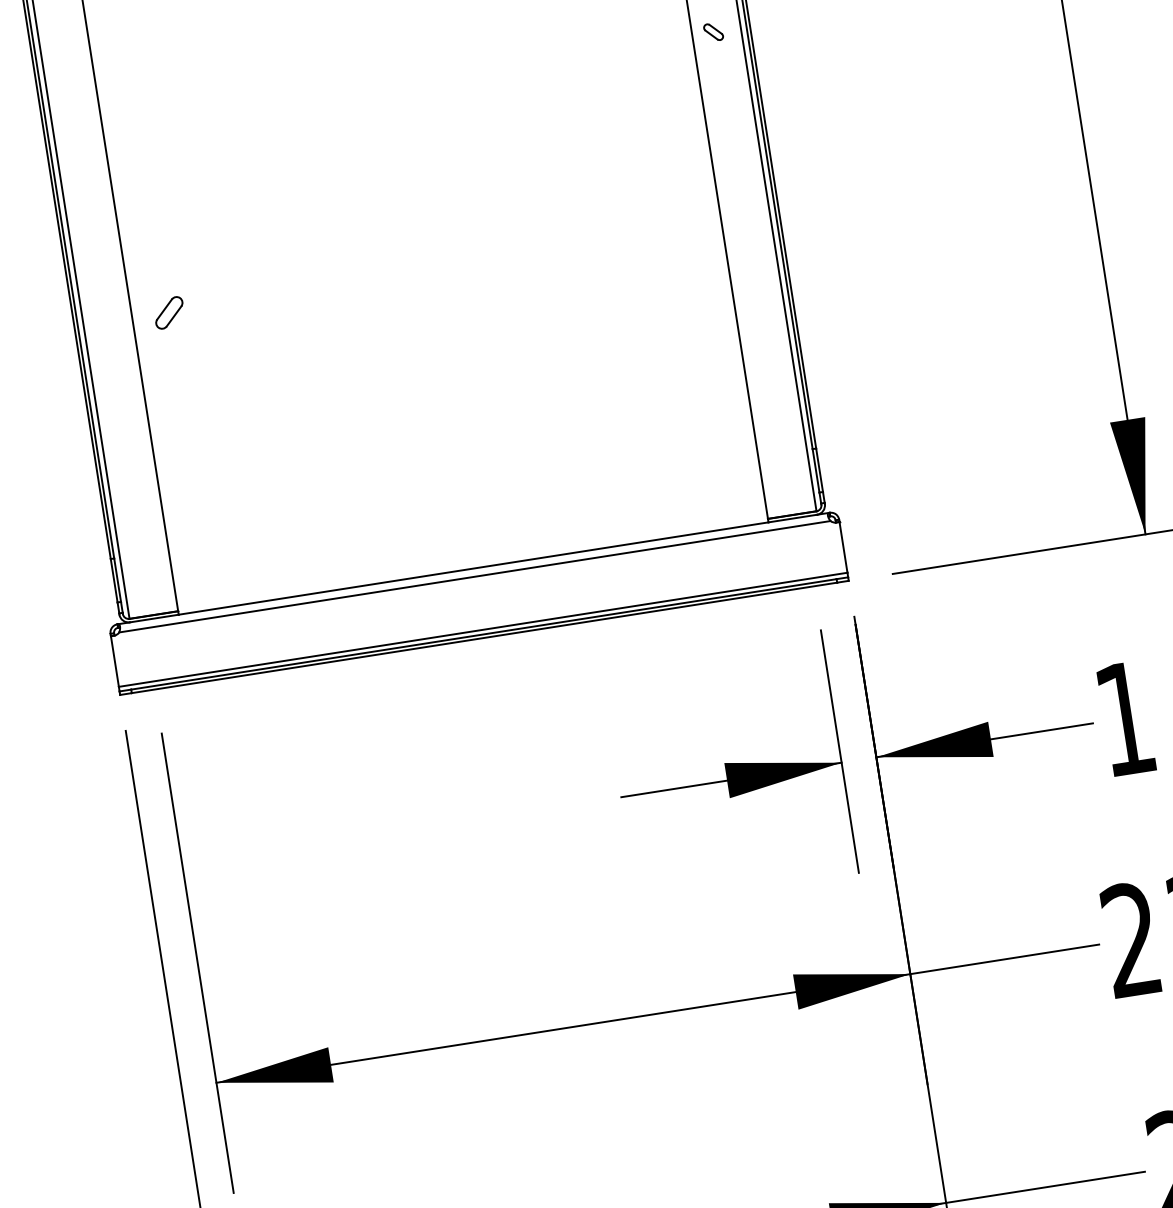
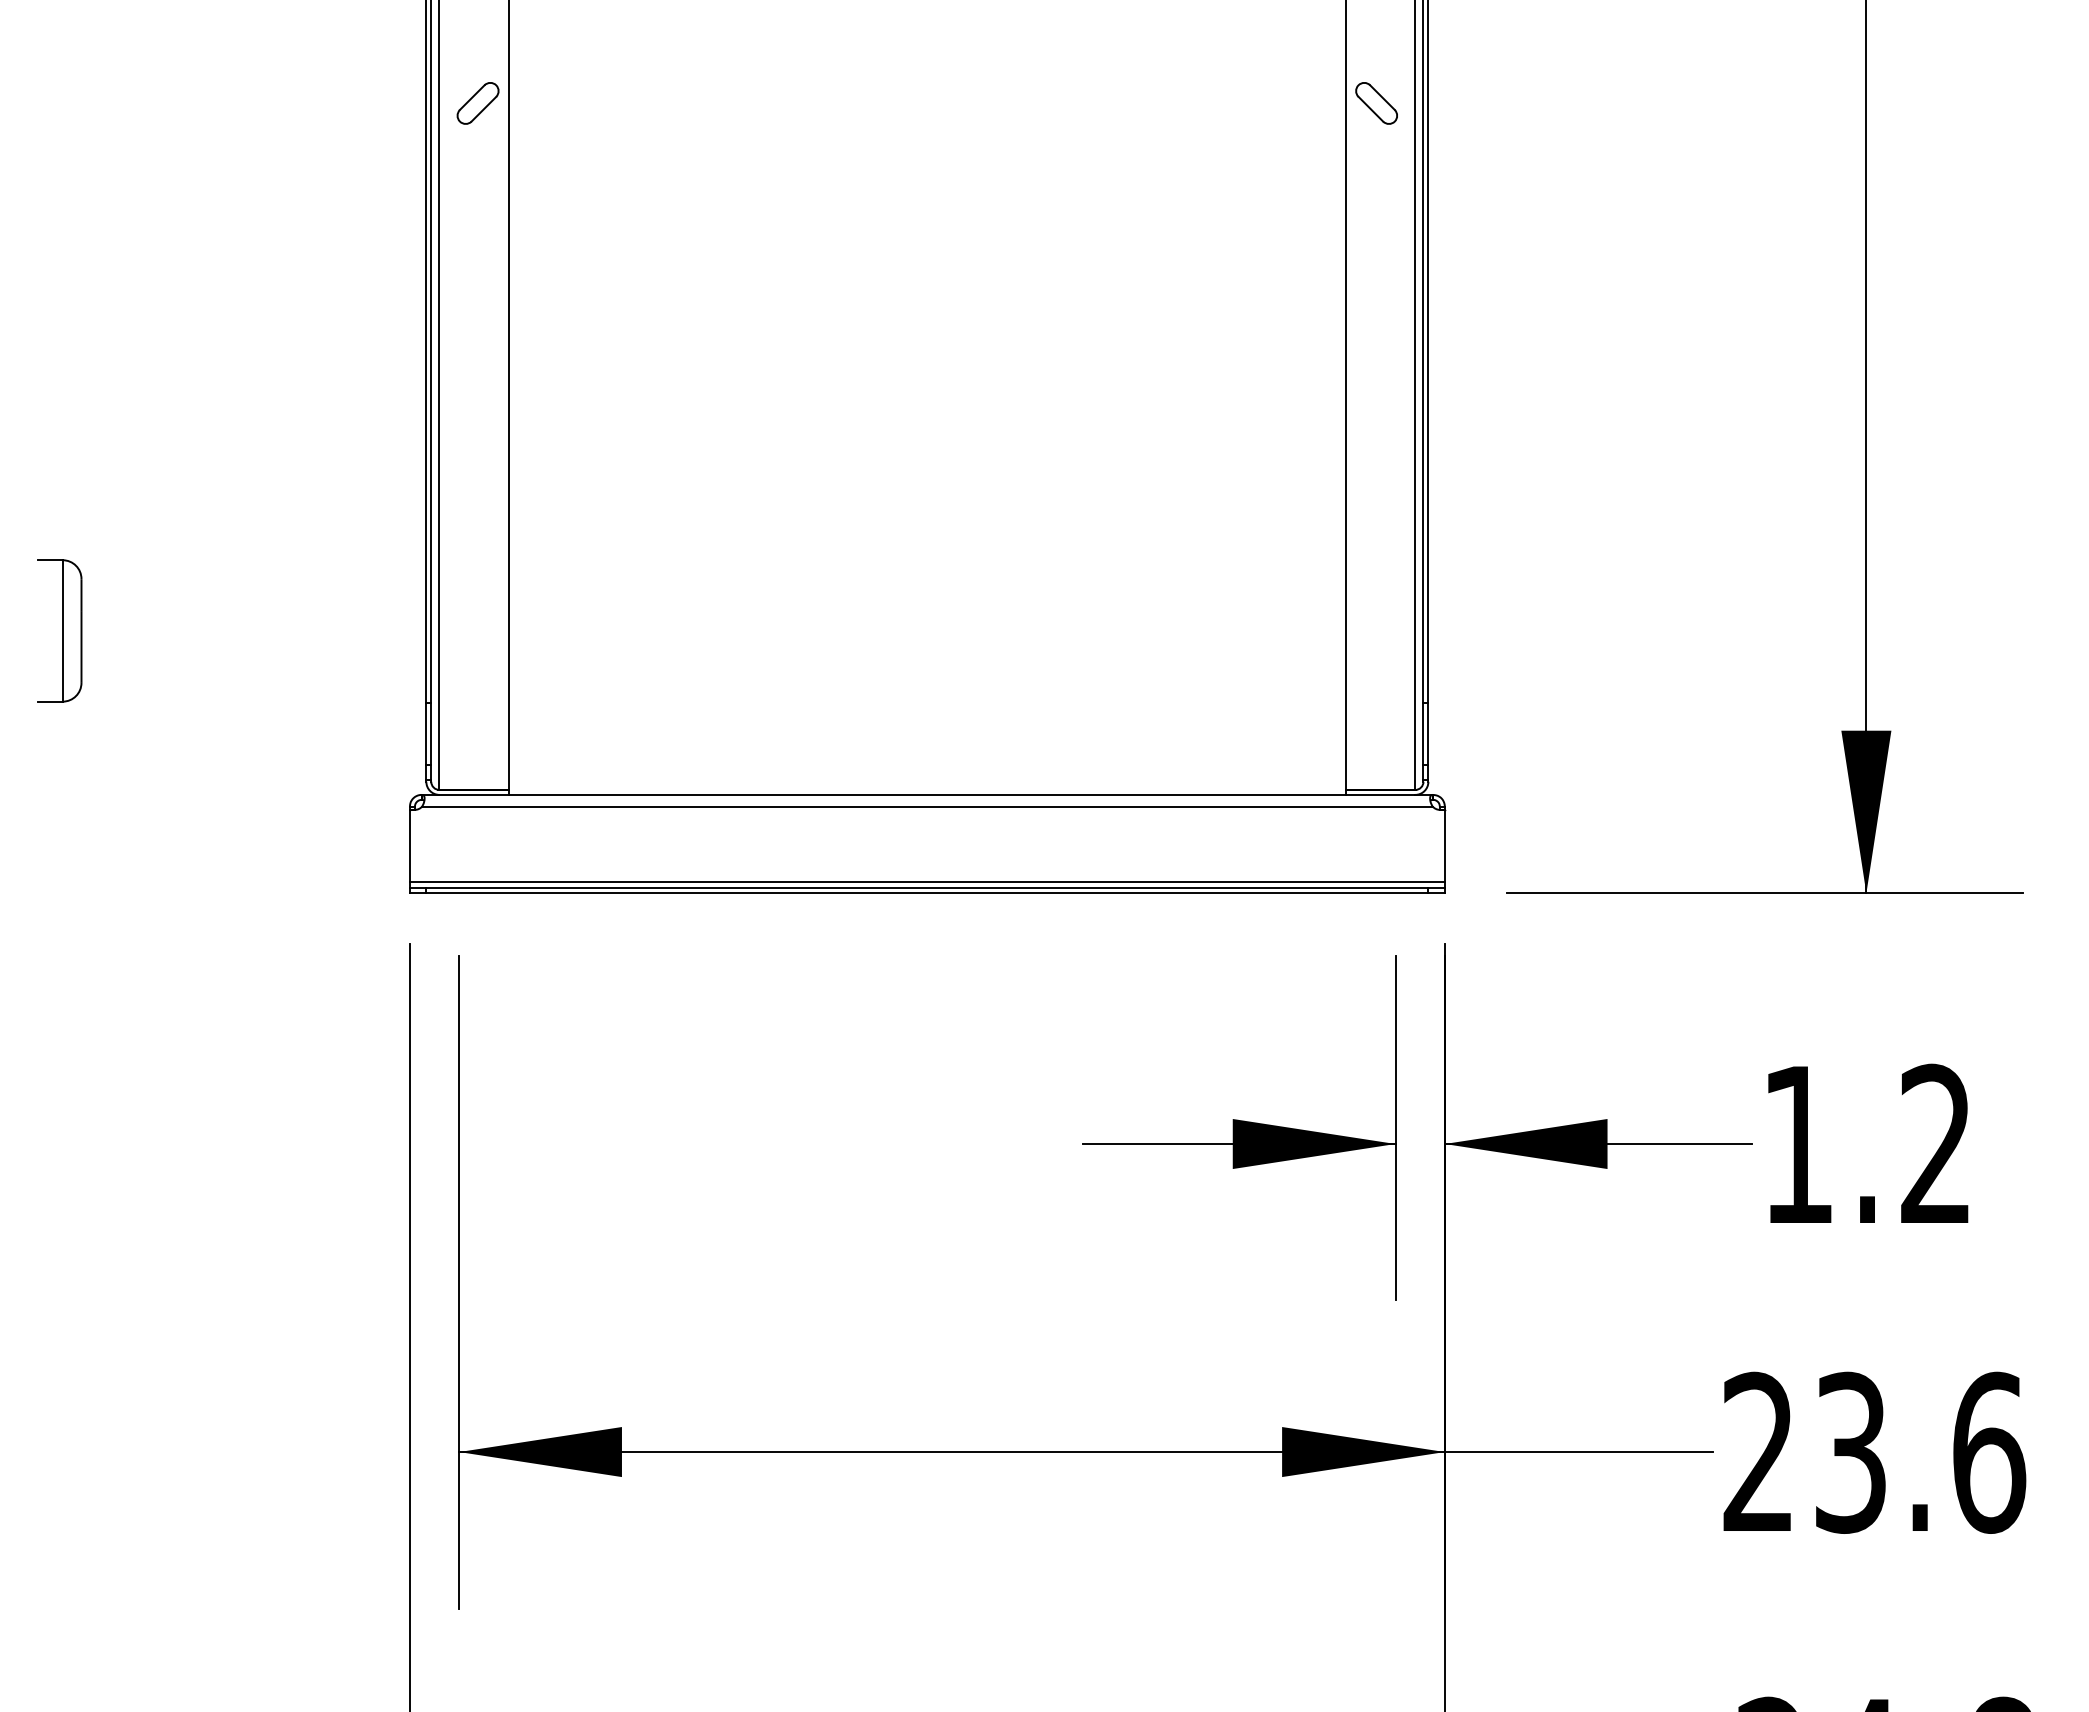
part: (713, 32) -> (1376, 103), size x1.67
part: (168, 313) -> (477, 103), moved

